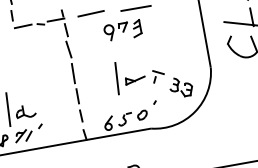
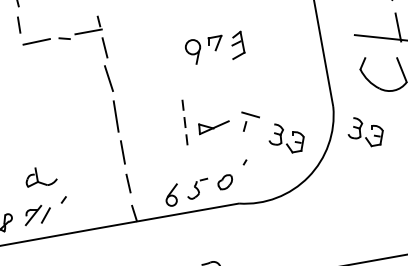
line: (135, 7) -> (214, 12), removed
line: (90, 13) -> (143, 21), removed
part: (122, 30) -> (214, 48), moved
line: (117, 78) -> (185, 124), solid -> dashed
part: (230, 83) -> (364, 132), added
line: (8, 109) -> (13, 173), removed

